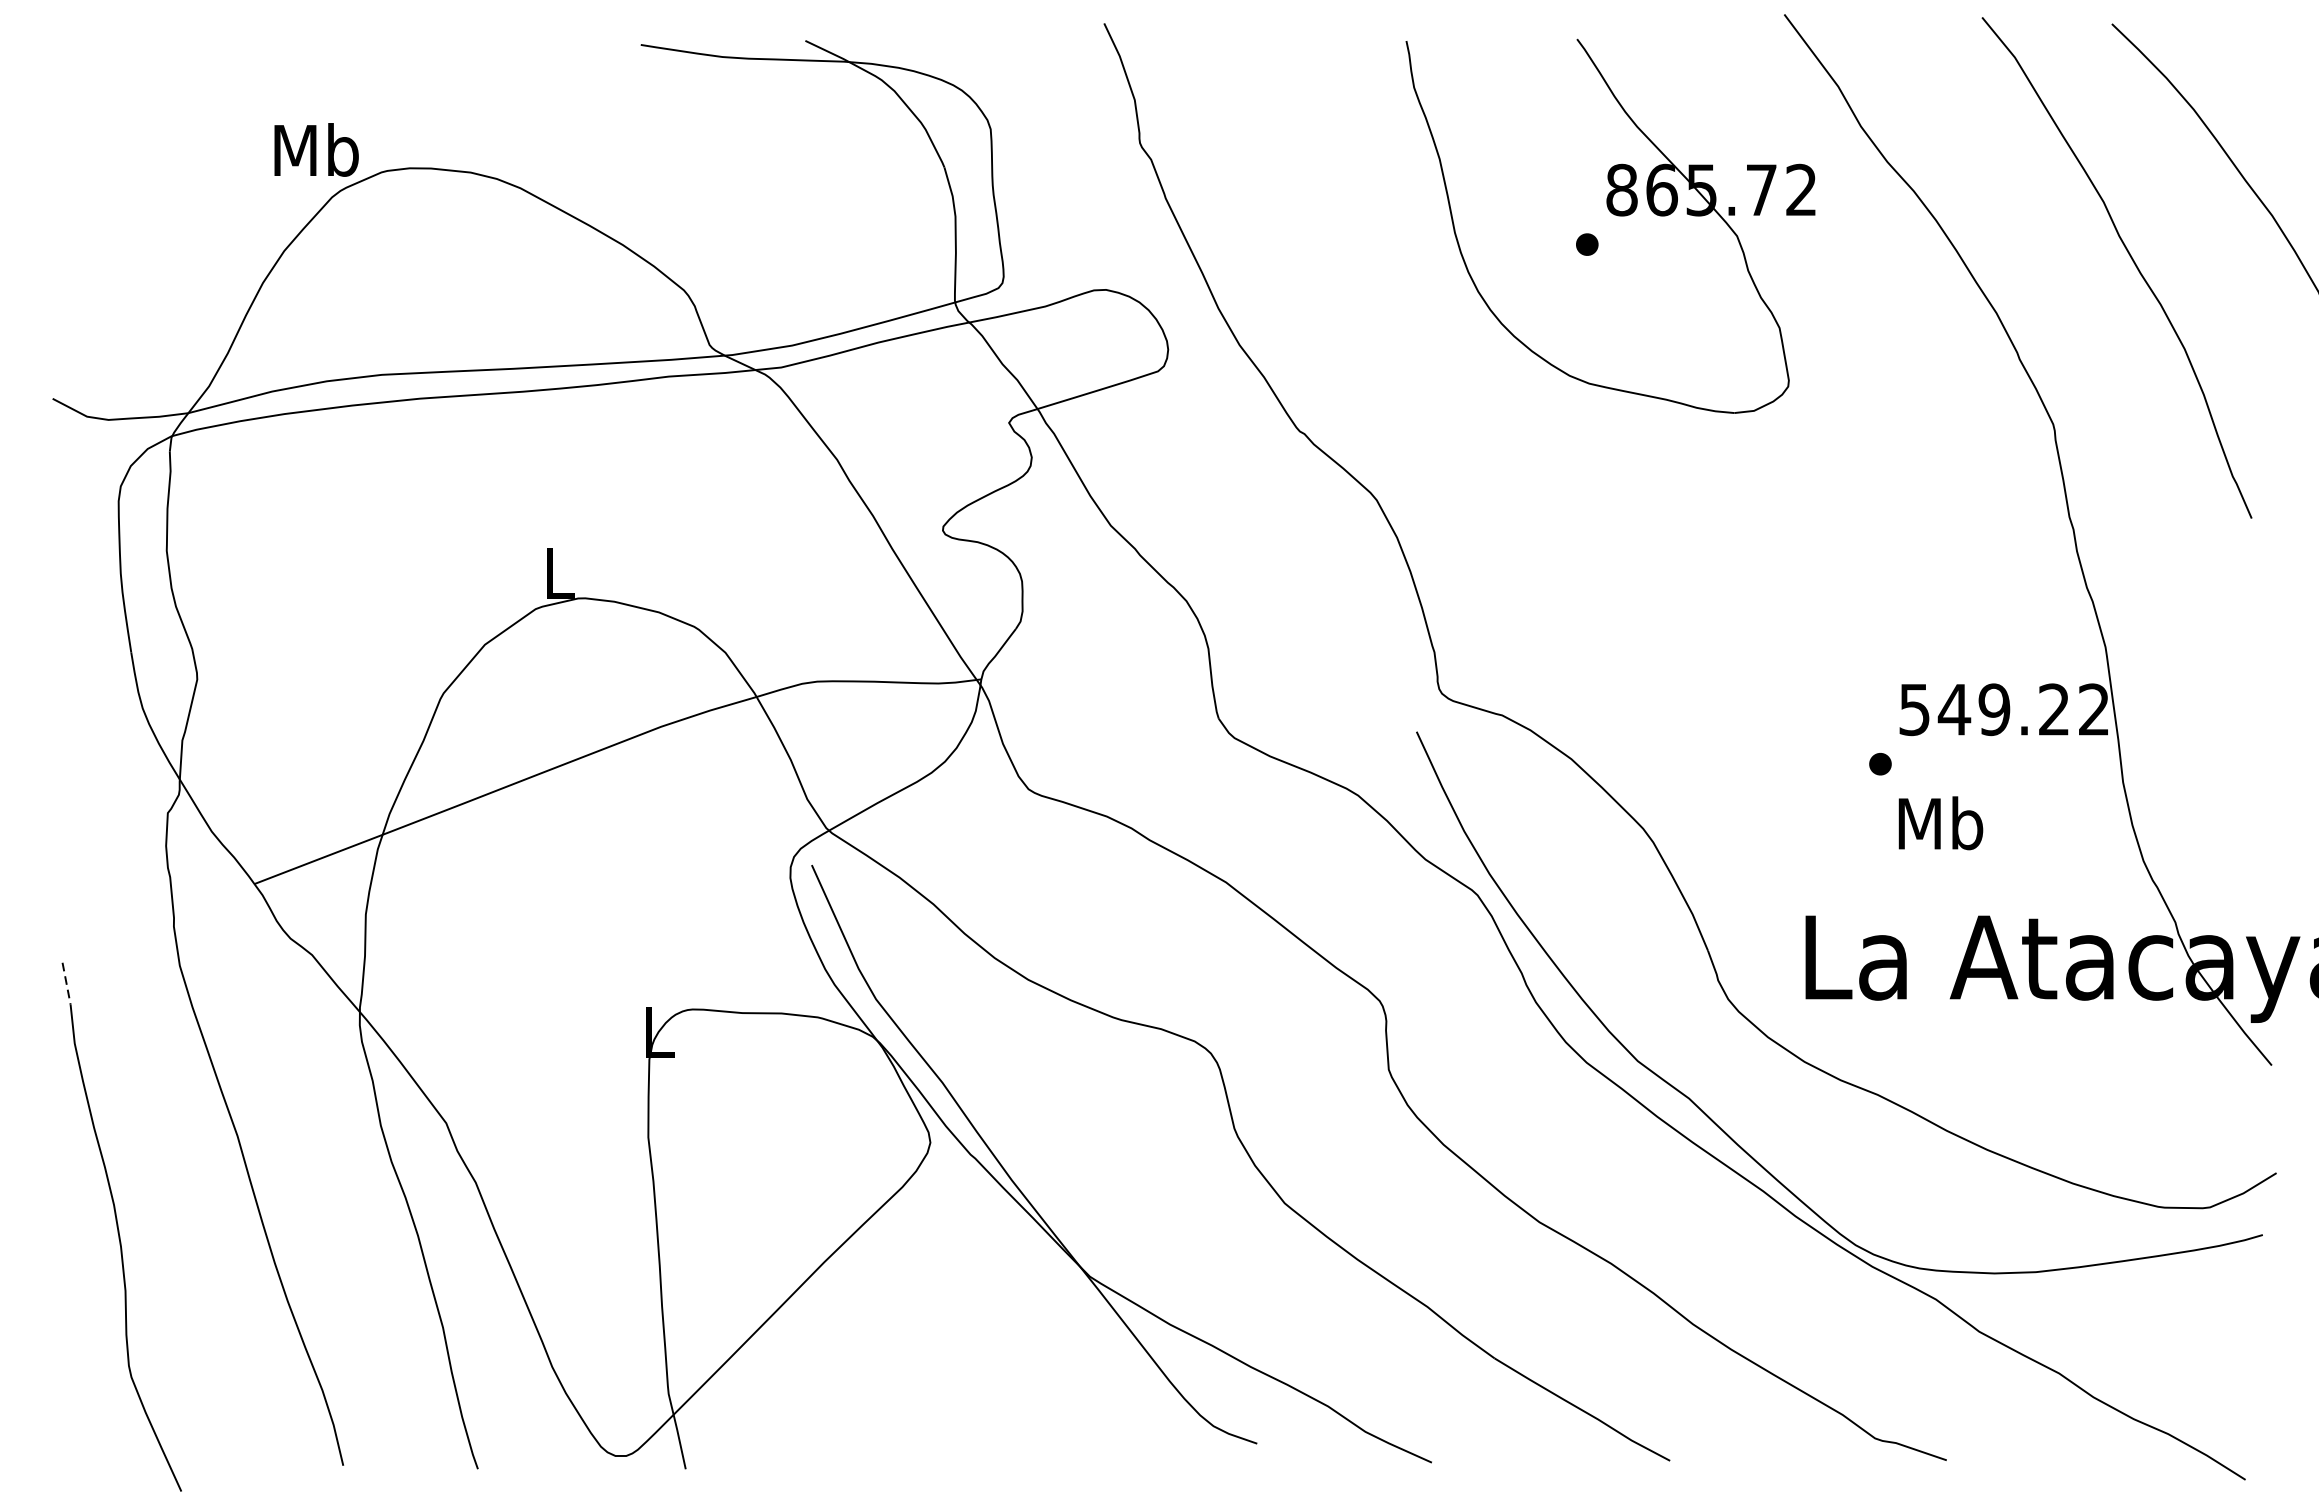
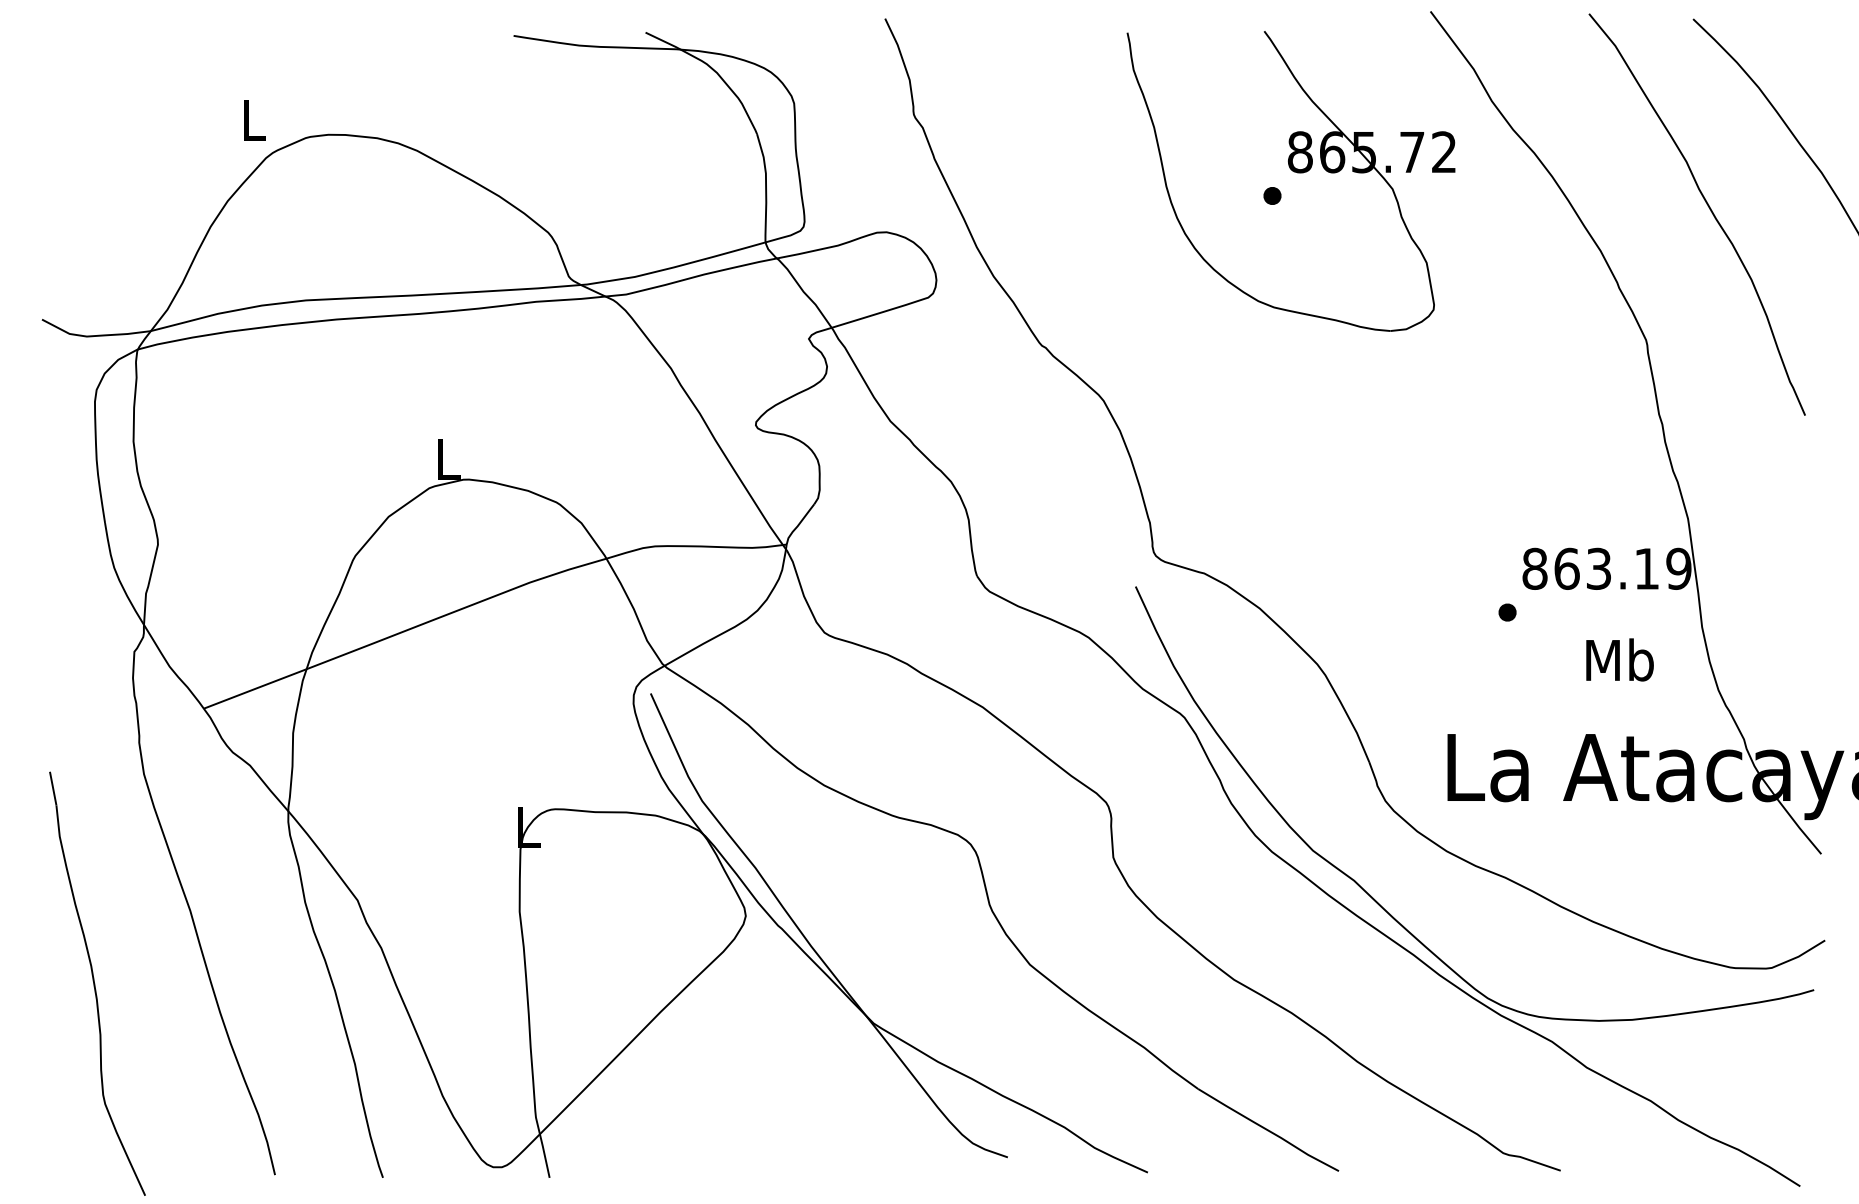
text: (316, 149) -> (253, 119), Mb -> L
text: (2003, 709) -> (1606, 568), 549.22 -> 863.19
text: (1940, 822) -> (1619, 659), moved
line: (66, 984) -> (53, 789), dashed -> solid

